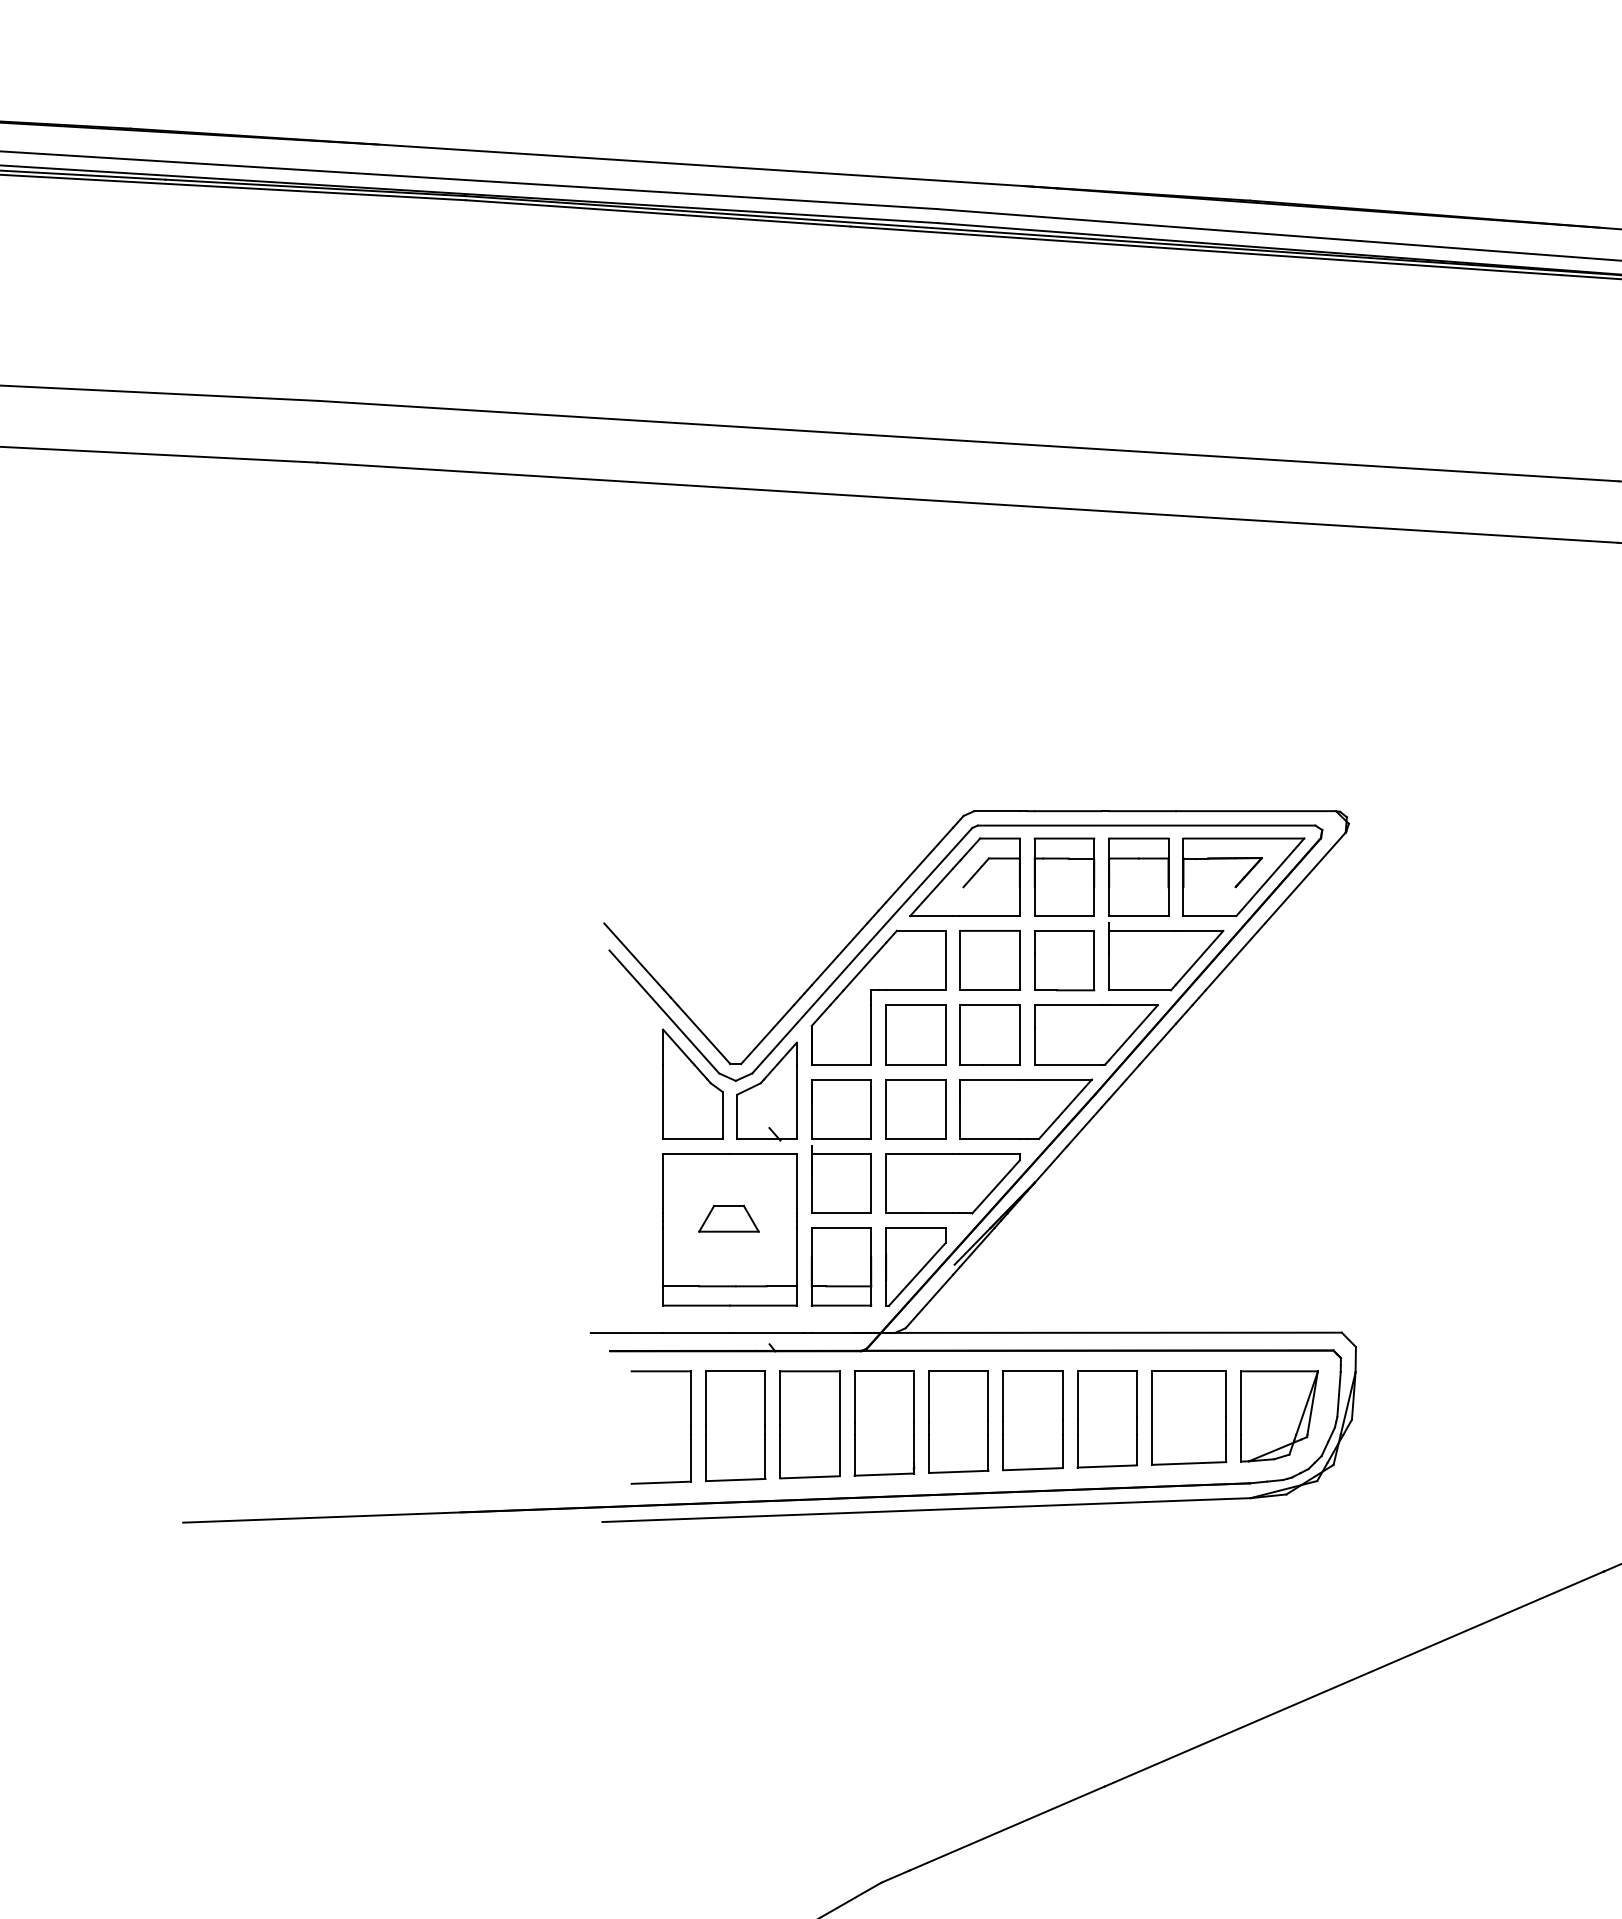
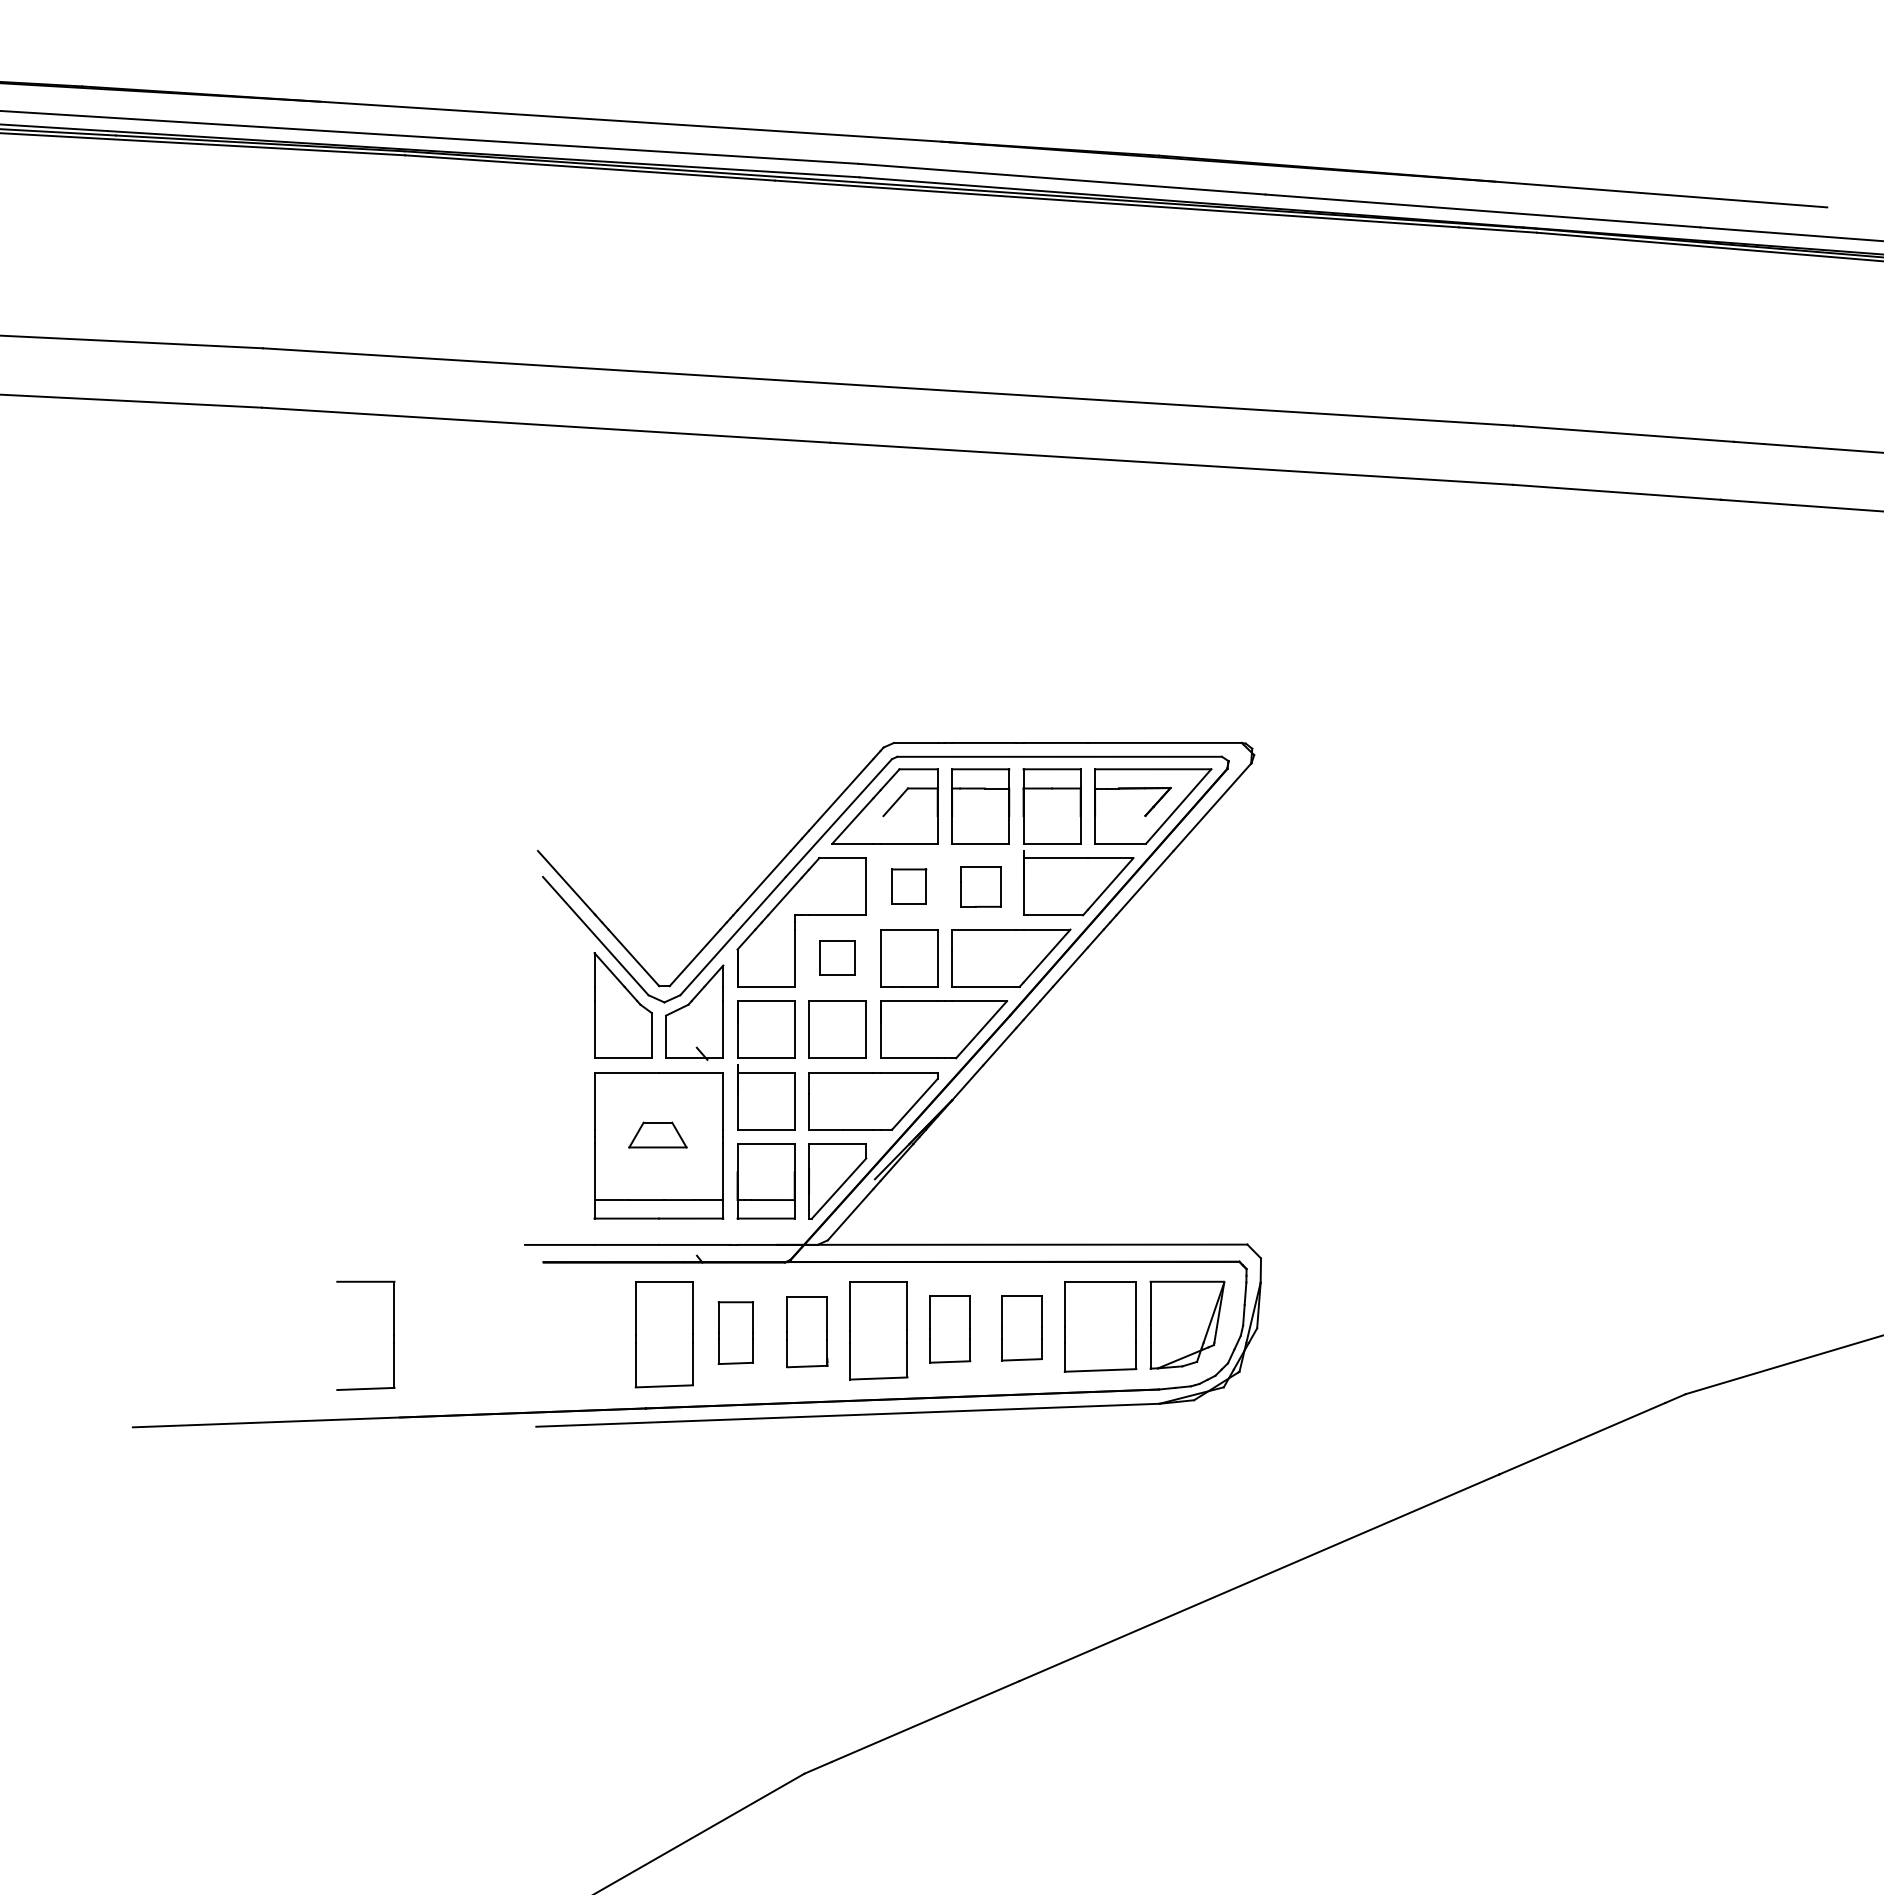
part: (989, 960) -> (908, 886), size x0.6
part: (1064, 960) -> (980, 886), size x0.7
part: (915, 1035) -> (837, 958), size x0.6
part: (1106, 1419) -> (1021, 1328), size x0.7
part: (1032, 1420) -> (949, 1329), size x0.7
part: (809, 1424) -> (735, 1332), size x0.6
part: (884, 1424) -> (807, 1332), size x0.7
part: (690, 1427) -> (393, 1335), moved

